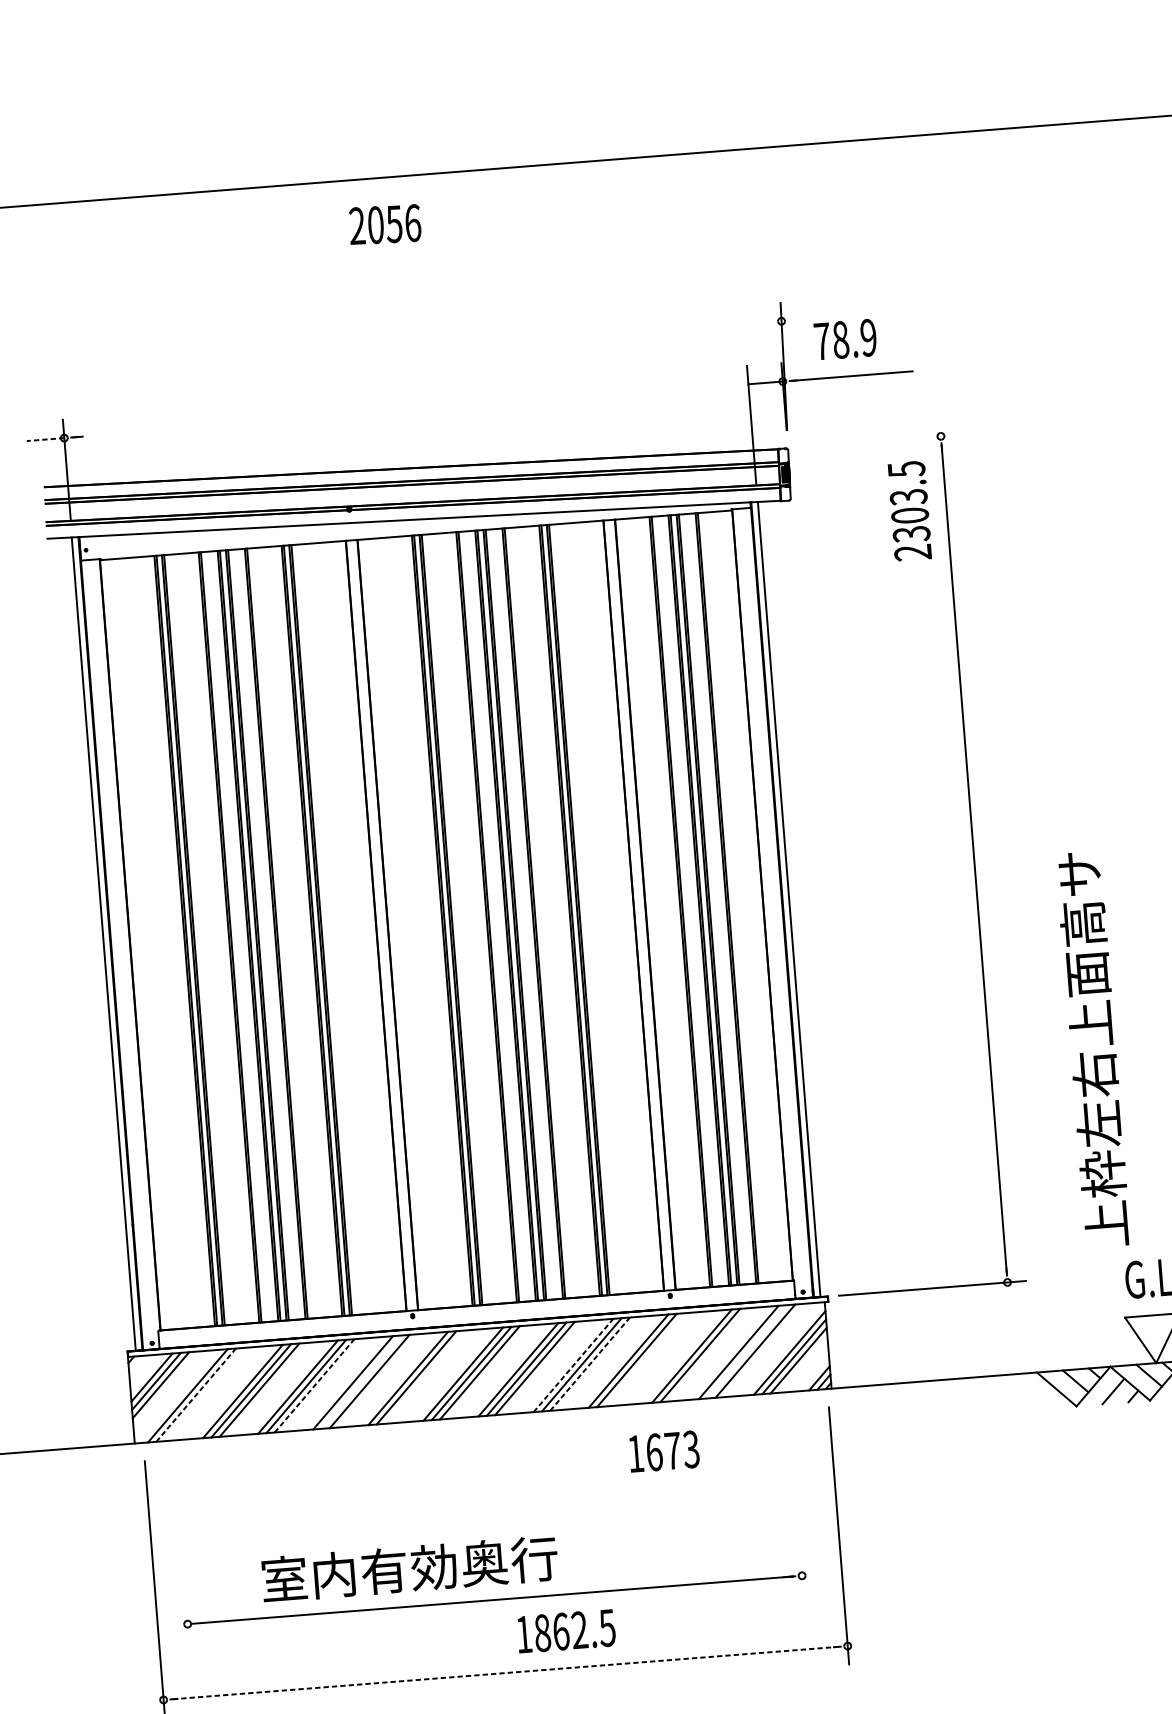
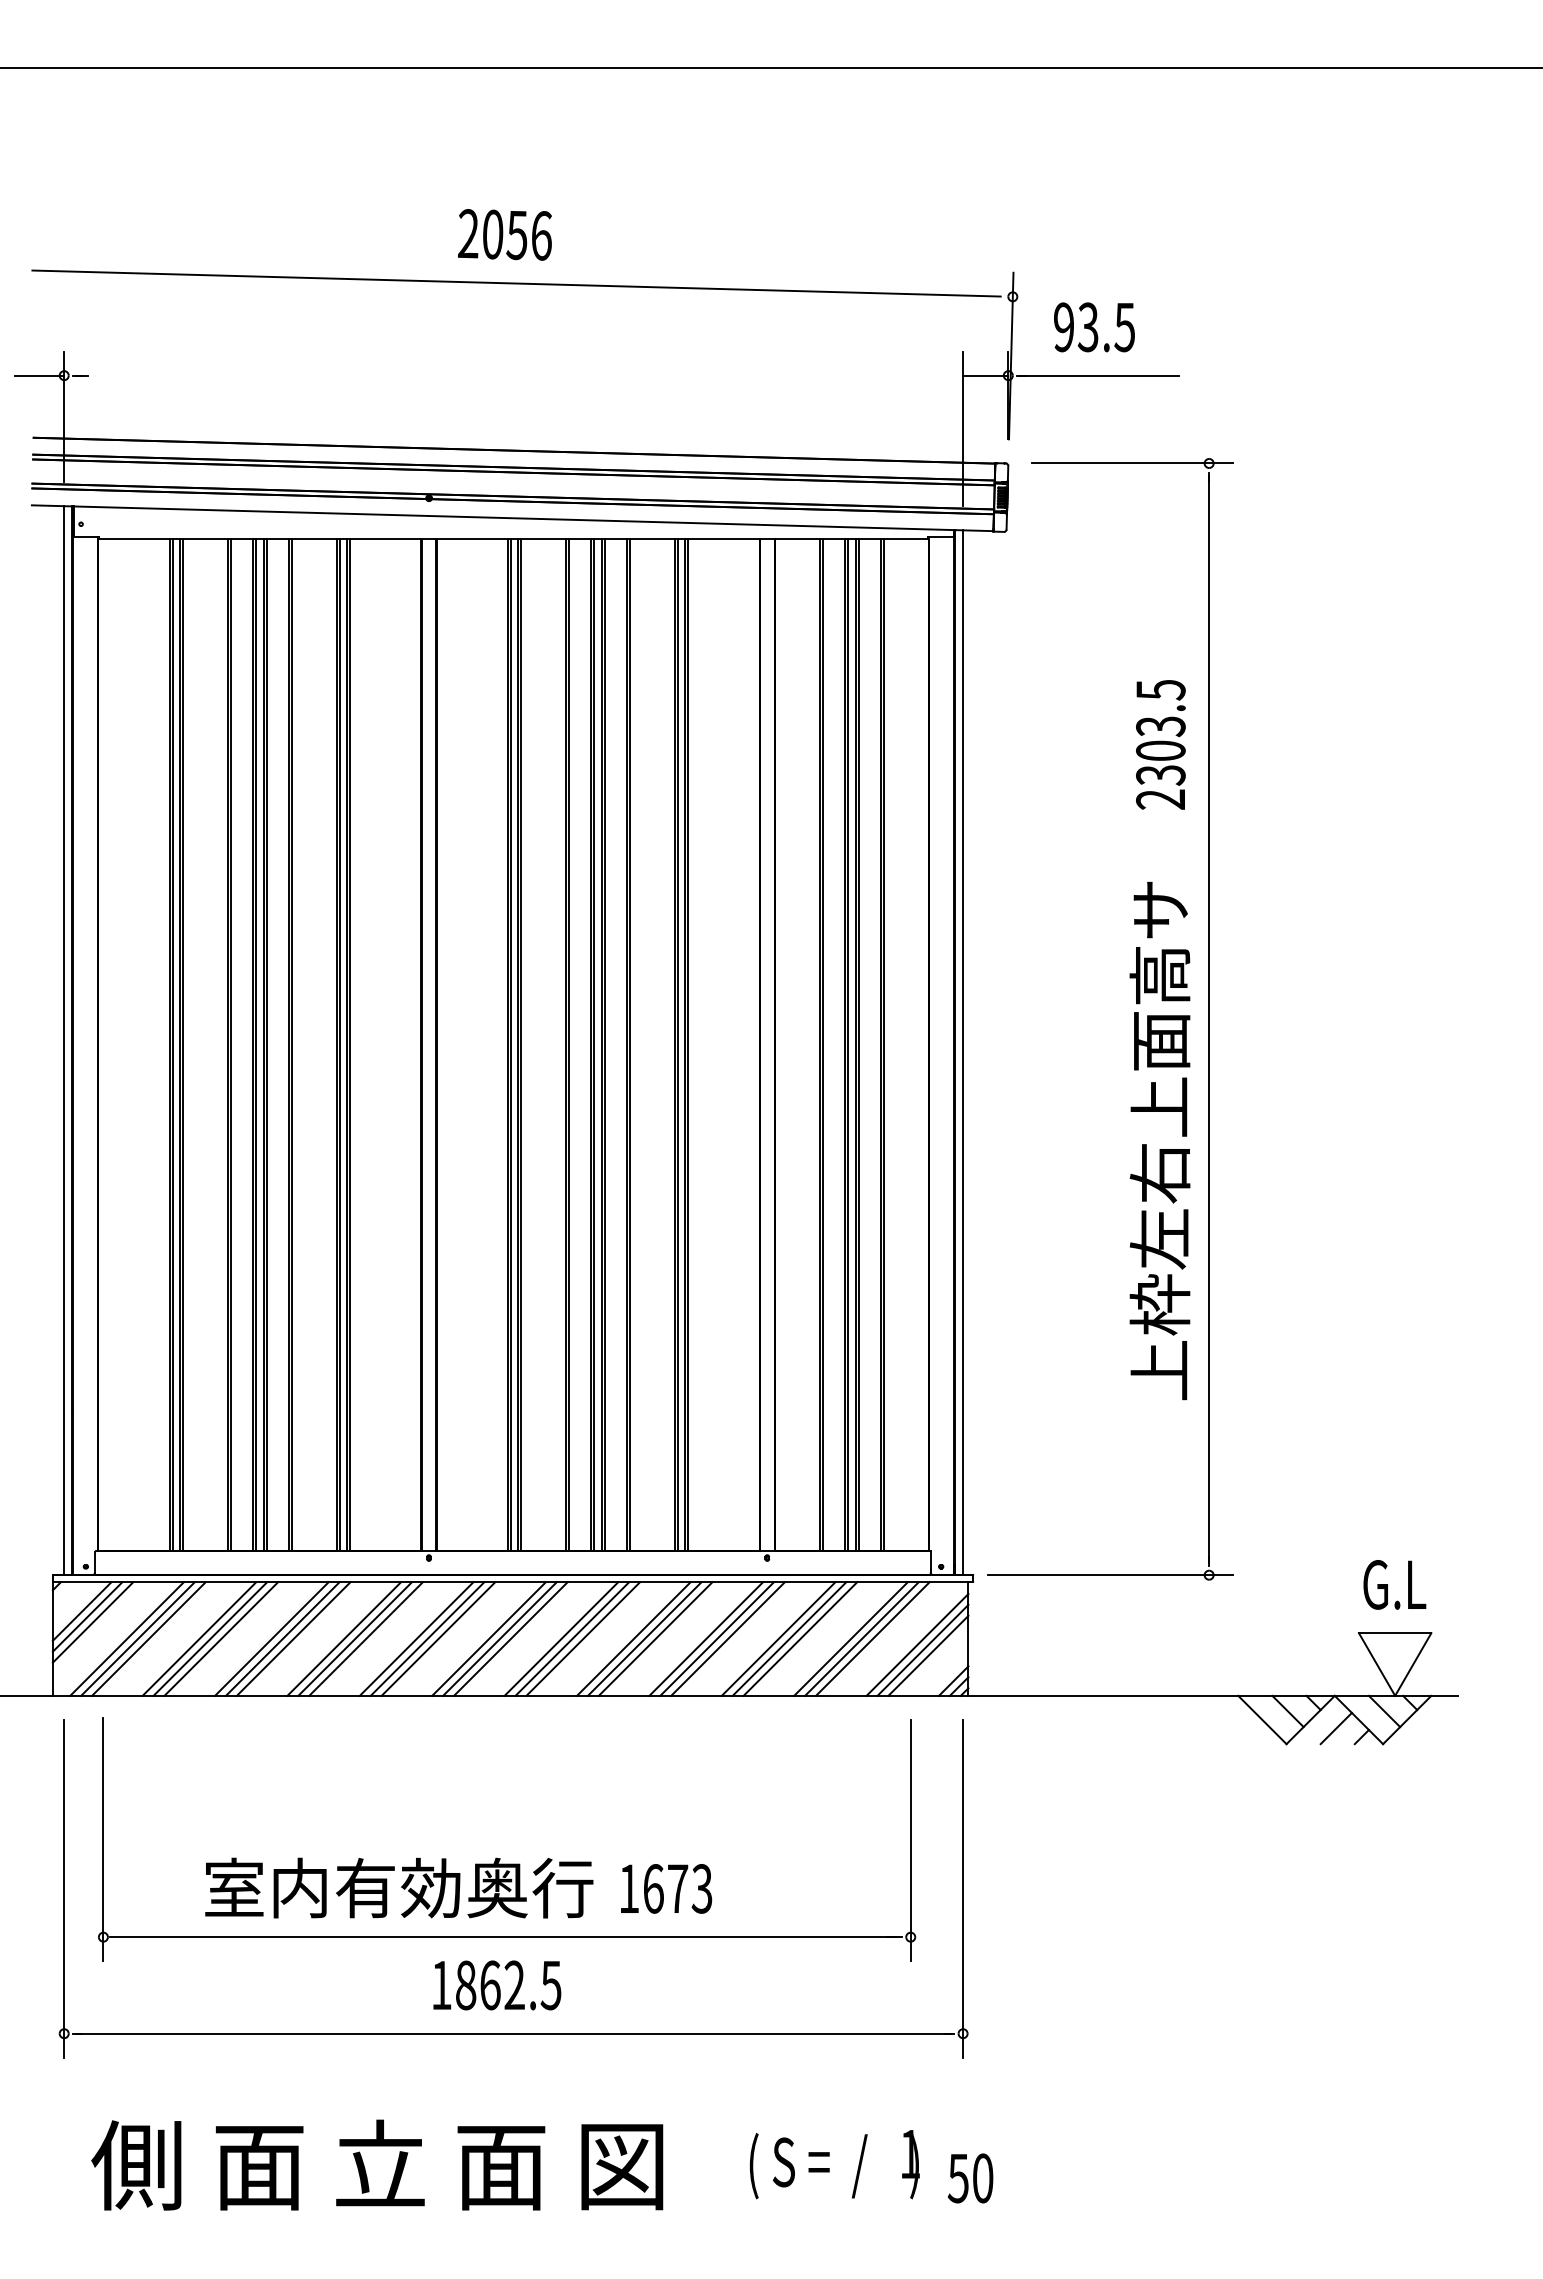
text: (384, 224) -> (504, 234), moved
text: (845, 339) -> (1094, 327), 78.9 -> 93.5
line: (403, 340) -> (516, 283), added
line: (45, 439) -> (39, 375), dashed -> solid
line: (882, 440) -> (1132, 463), added
text: (909, 510) -> (1160, 744), moved
text: (1092, 1050) -> (1159, 1141), moved
line: (746, 1351) -> (861, 1638), added
line: (683, 1356) -> (778, 1638), added
line: (644, 1359) -> (727, 1638), added
line: (590, 1363) -> (656, 1638), dashed -> solid
line: (573, 1365) -> (634, 1638), dashed -> solid
line: (424, 1376) -> (438, 1638), added
line: (361, 1381) -> (355, 1638), added
line: (315, 1385) -> (294, 1638), dashed -> solid
line: (196, 1394) -> (138, 1638), dashed -> solid
line: (204, 1394) -> (148, 1638), added
text: (664, 1451) -> (666, 1888), moved
line: (796, 1502) -> (910, 1840), added
line: (181, 1549) -> (103, 1839), added
text: (566, 1631) -> (497, 1985), moved
line: (506, 1672) -> (514, 2033), dashed -> solid

